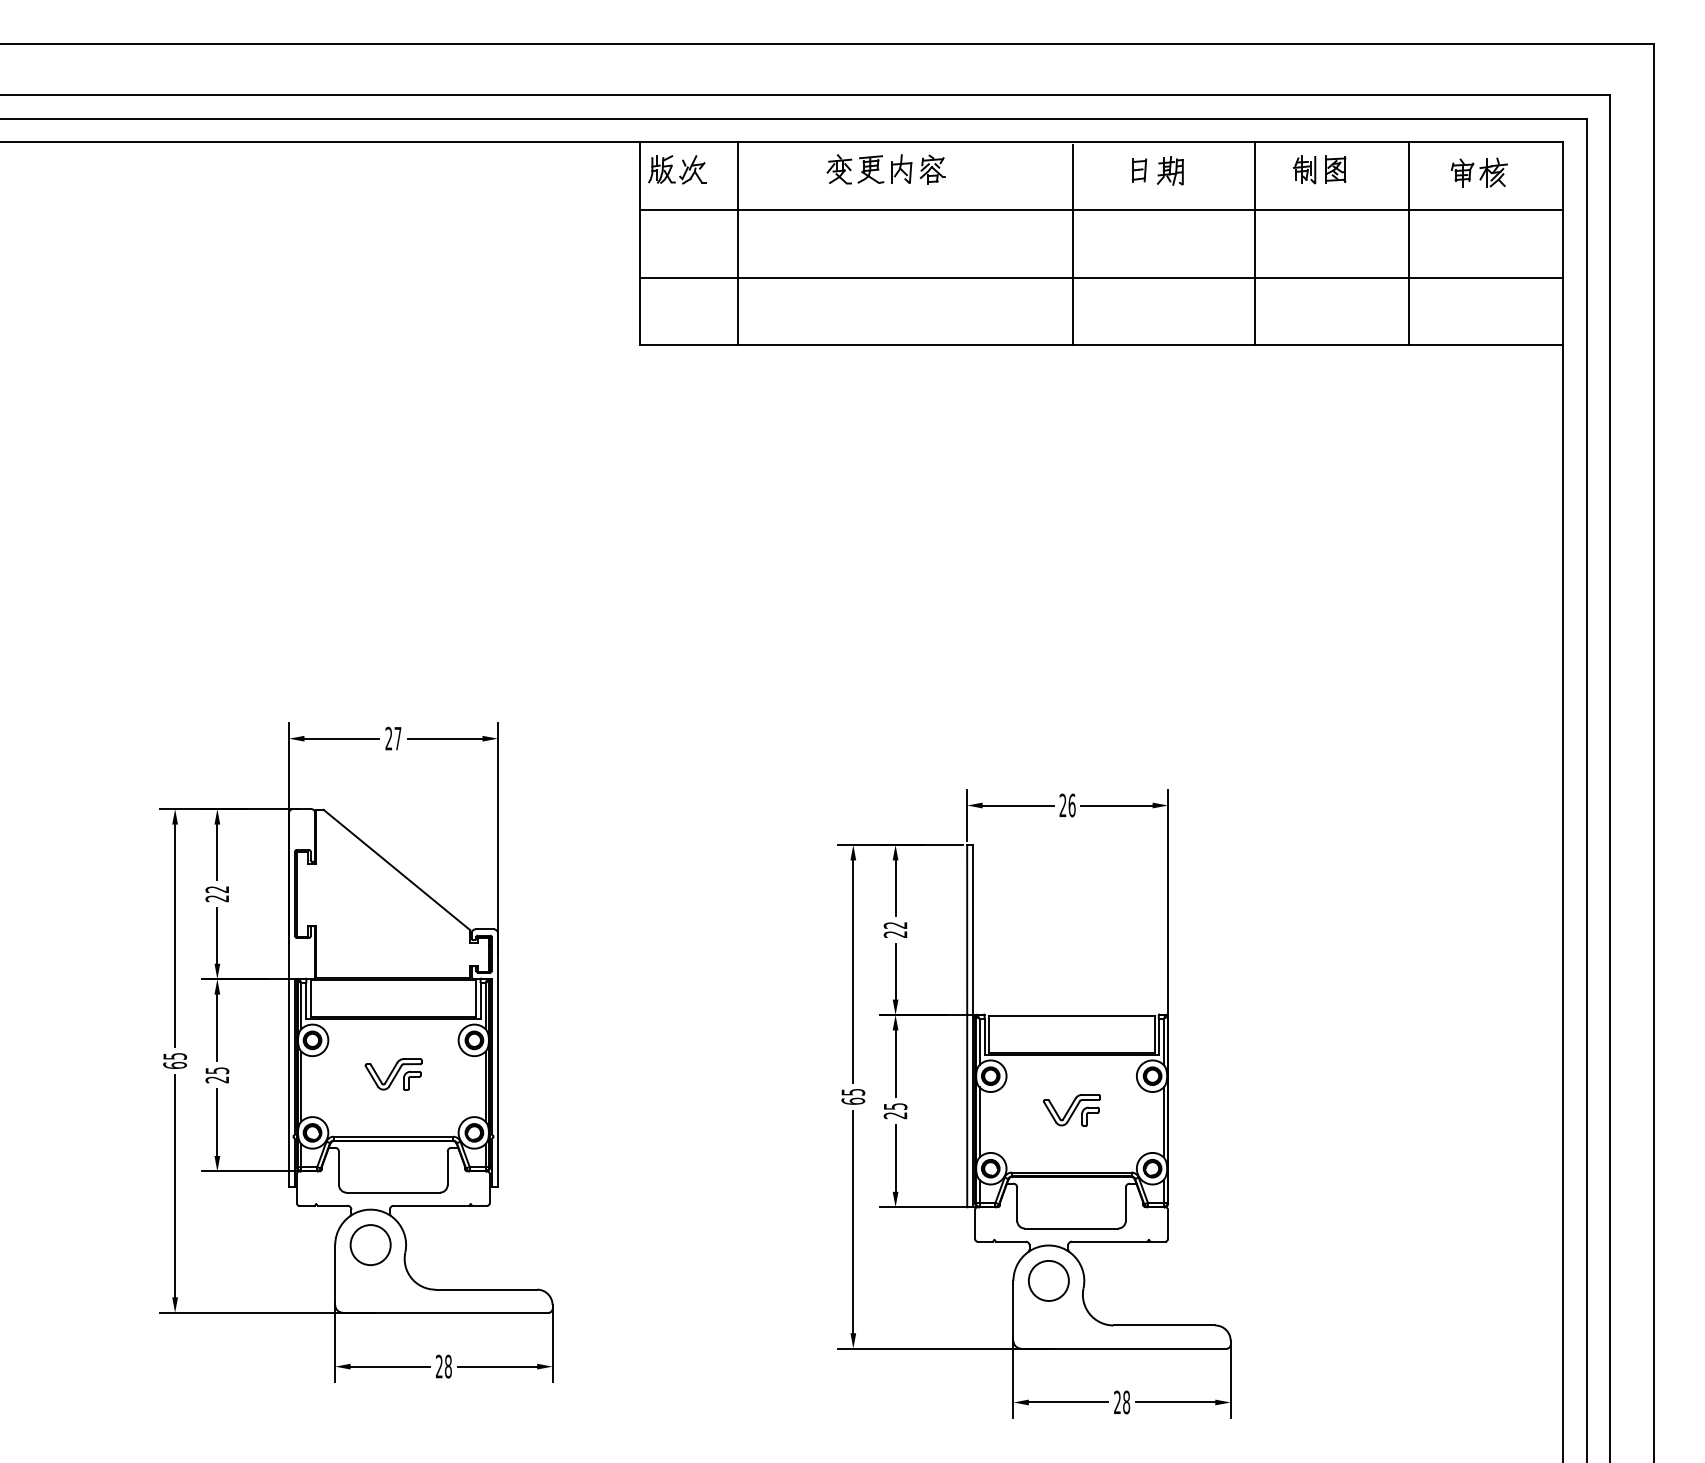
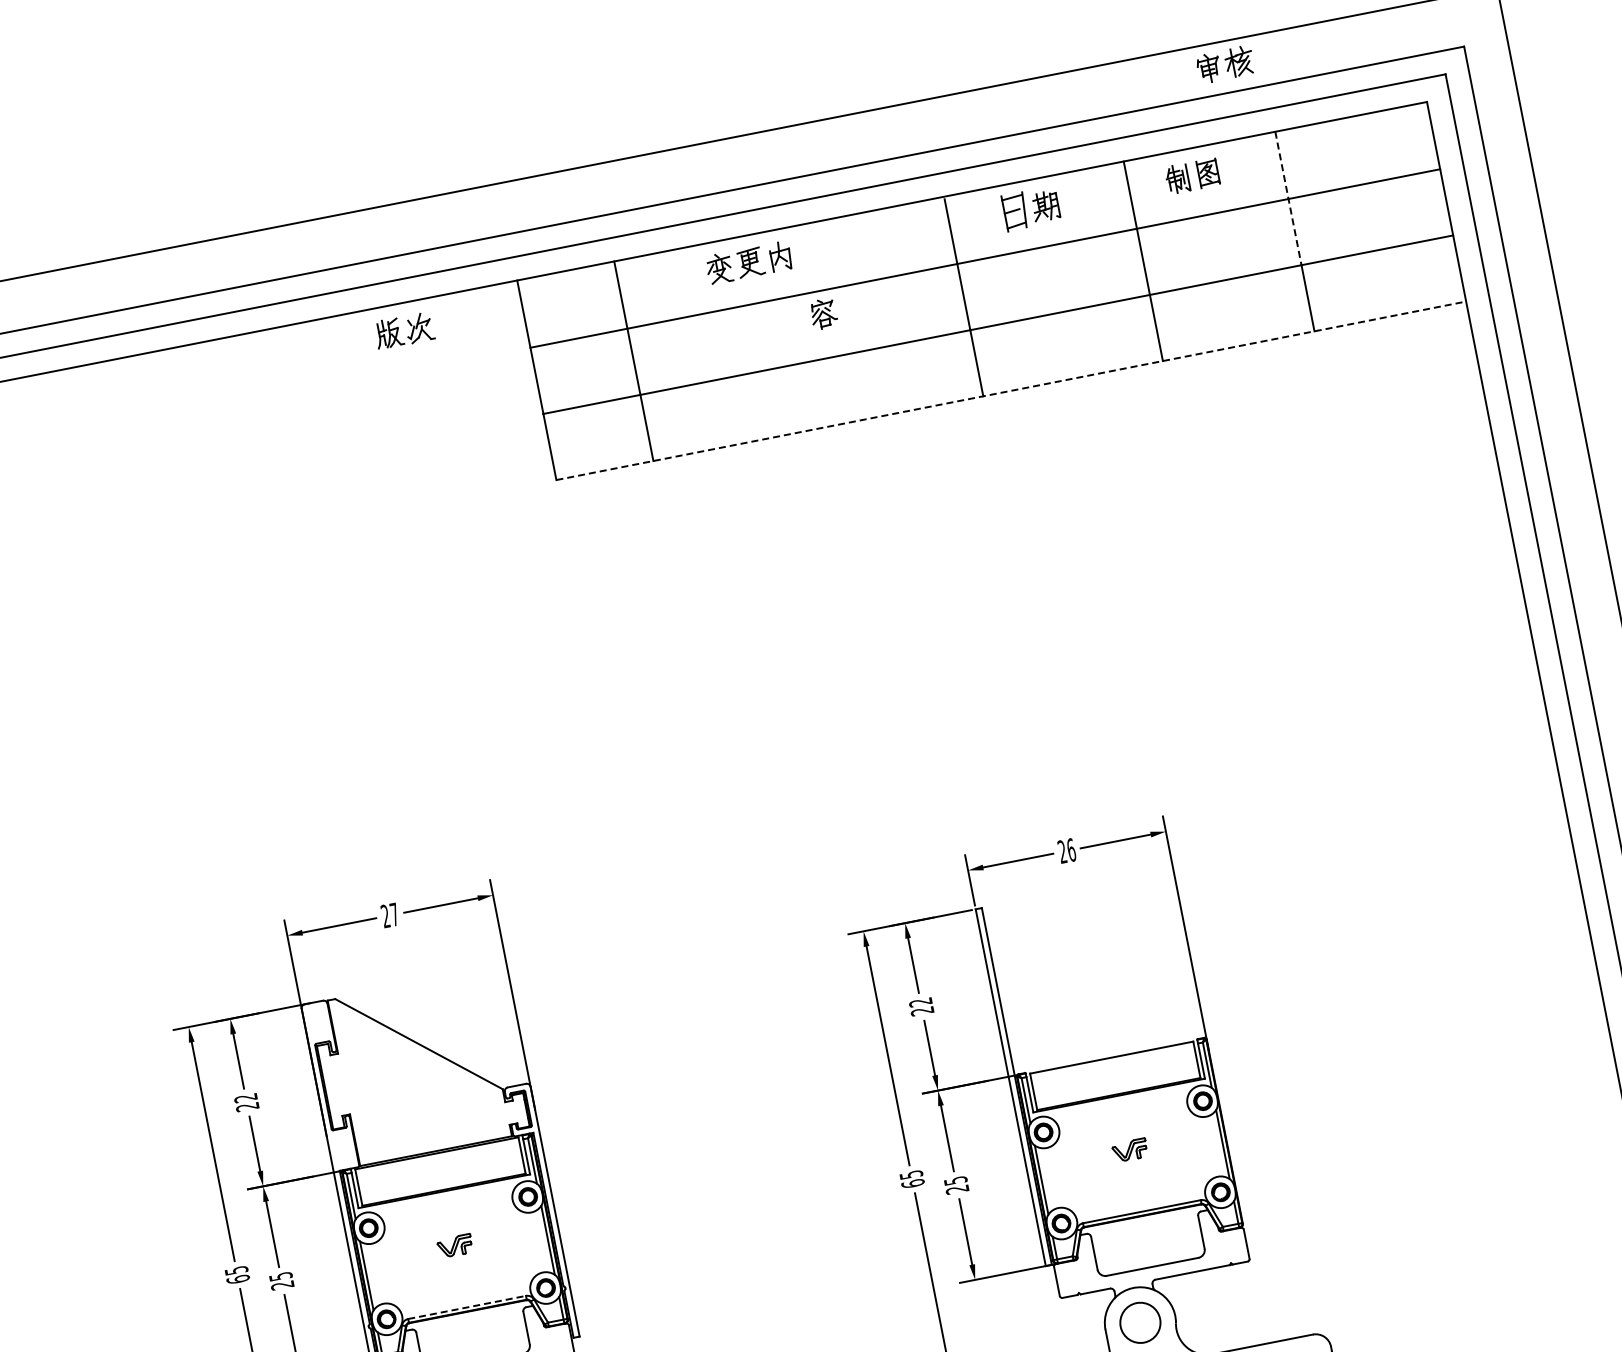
part: (677, 169) -> (404, 330), moved
part: (932, 169) -> (823, 313), moved
part: (1139, 170) -> (1015, 211), size x1.6
part: (1479, 172) -> (1225, 64), moved
line: (1409, 209) -> (1288, 197), solid -> dashed
line: (1101, 344) -> (1011, 390), solid -> dashed
part: (393, 1074) -> (455, 1246), size x0.6
part: (1071, 1110) -> (1129, 1150), size x0.6
line: (393, 1136) -> (467, 1307), solid -> dashed

